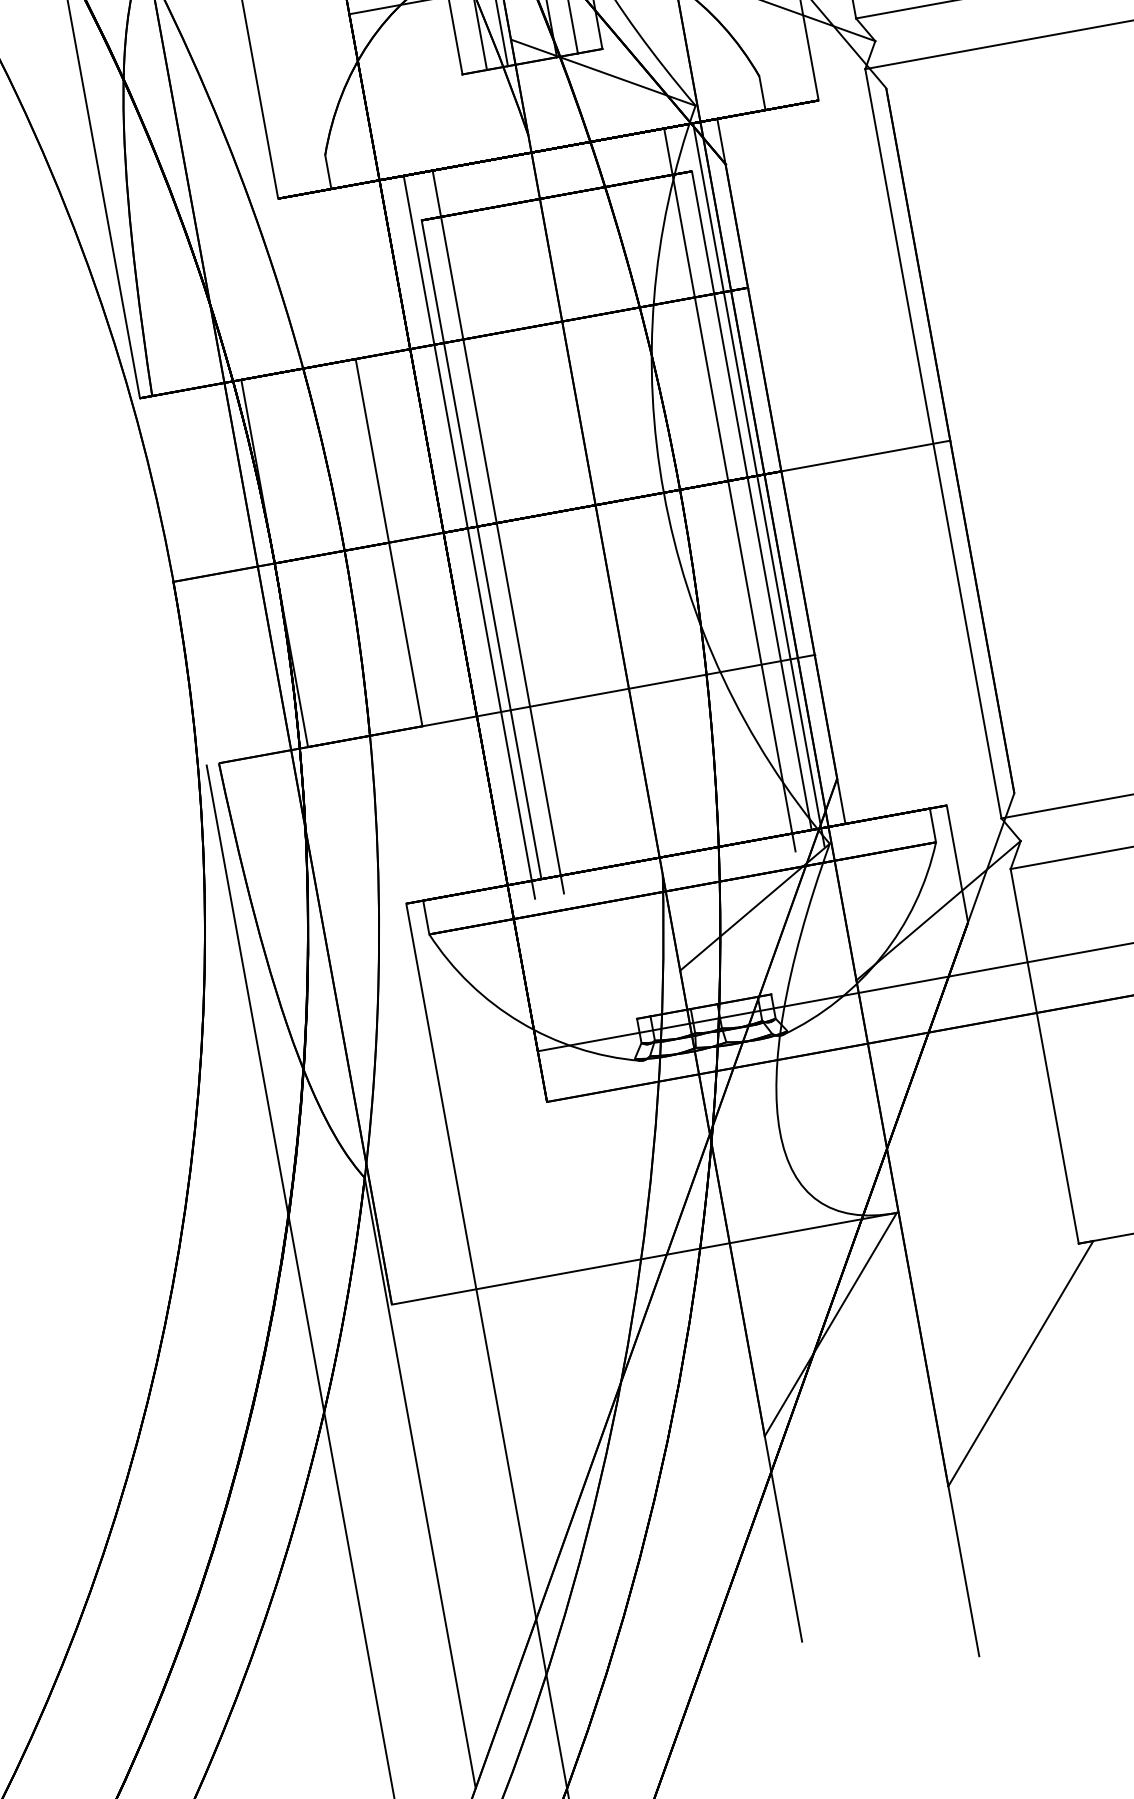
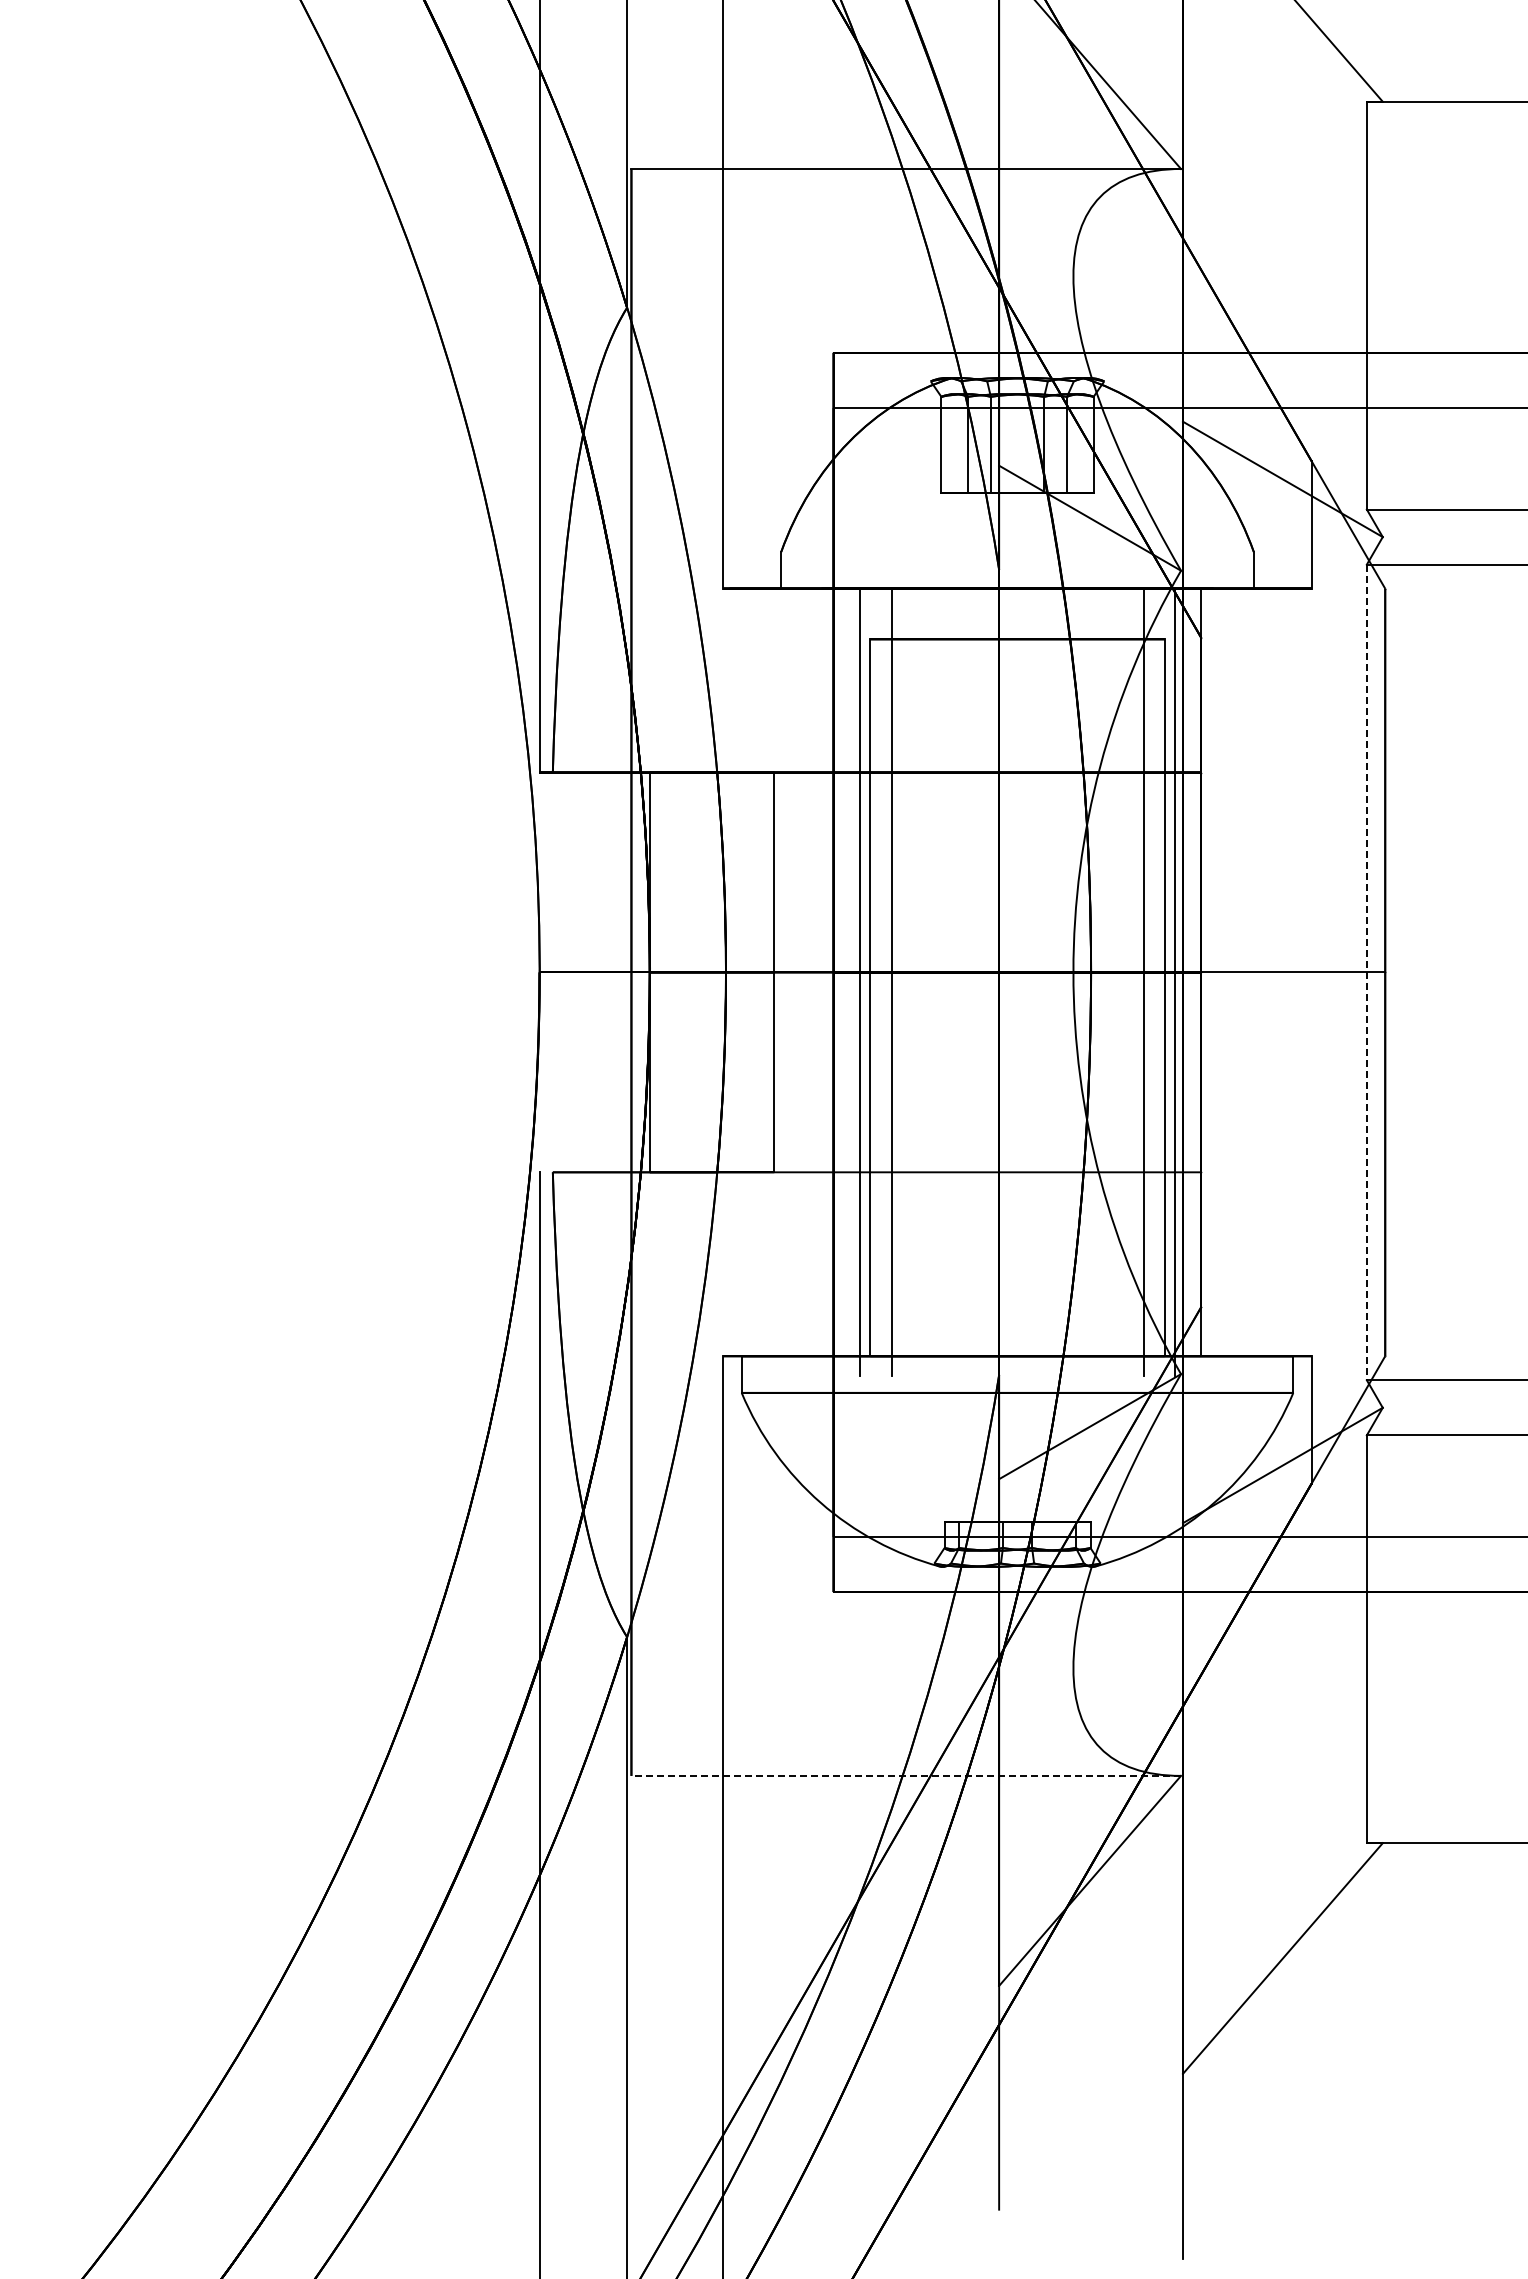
line: (933, 443) -> (1366, 972), solid -> dashed
line: (644, 1258) -> (906, 1775), solid -> dashed

